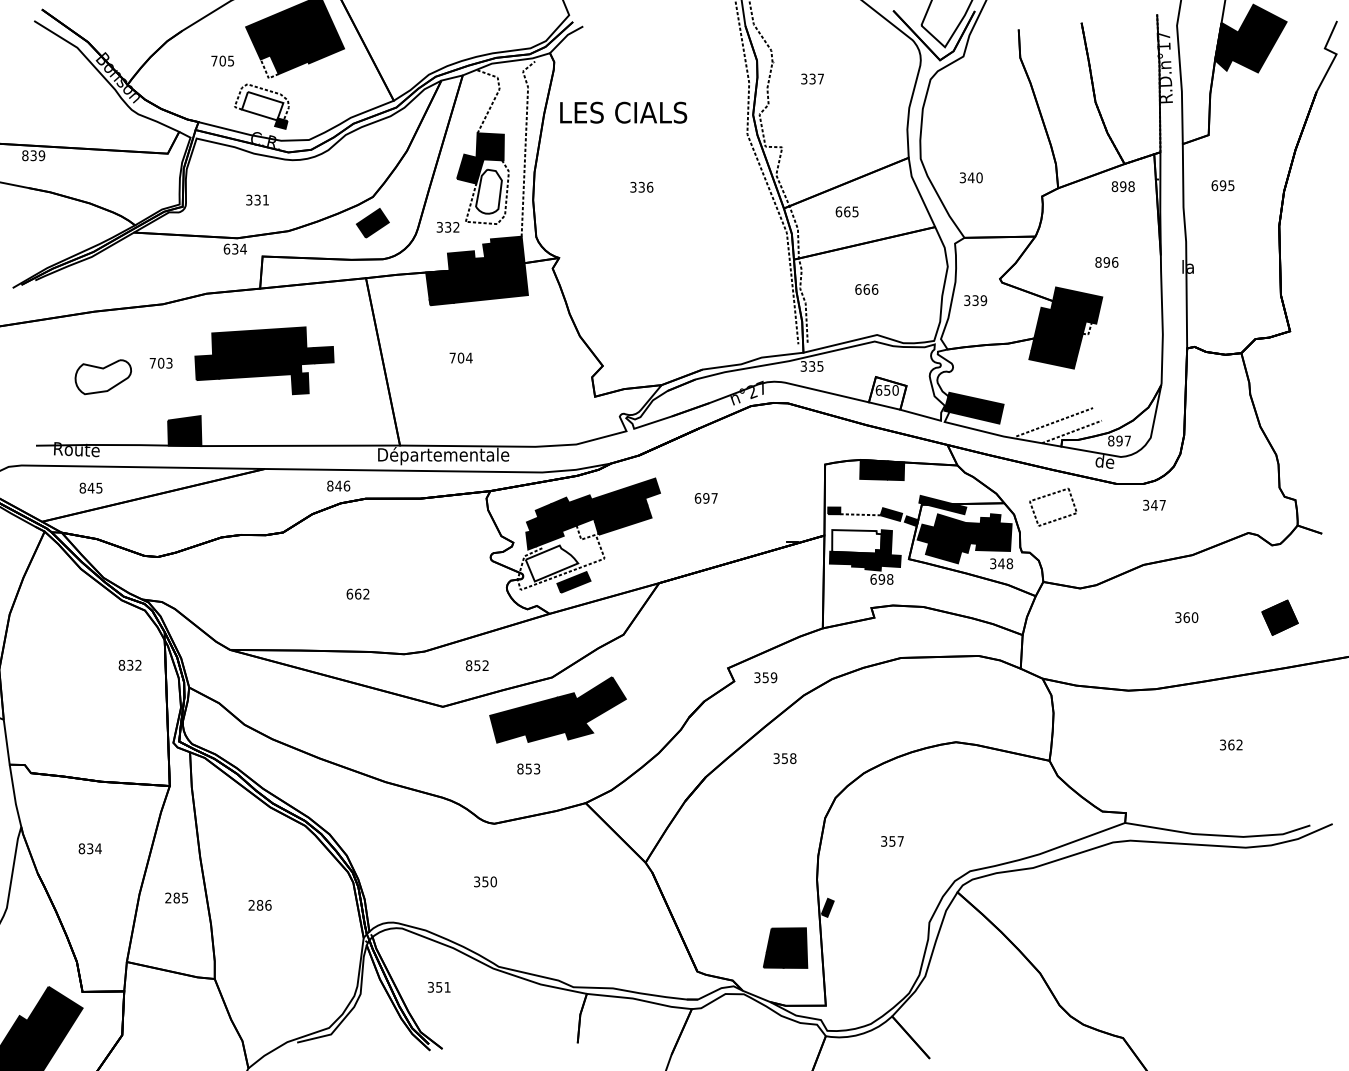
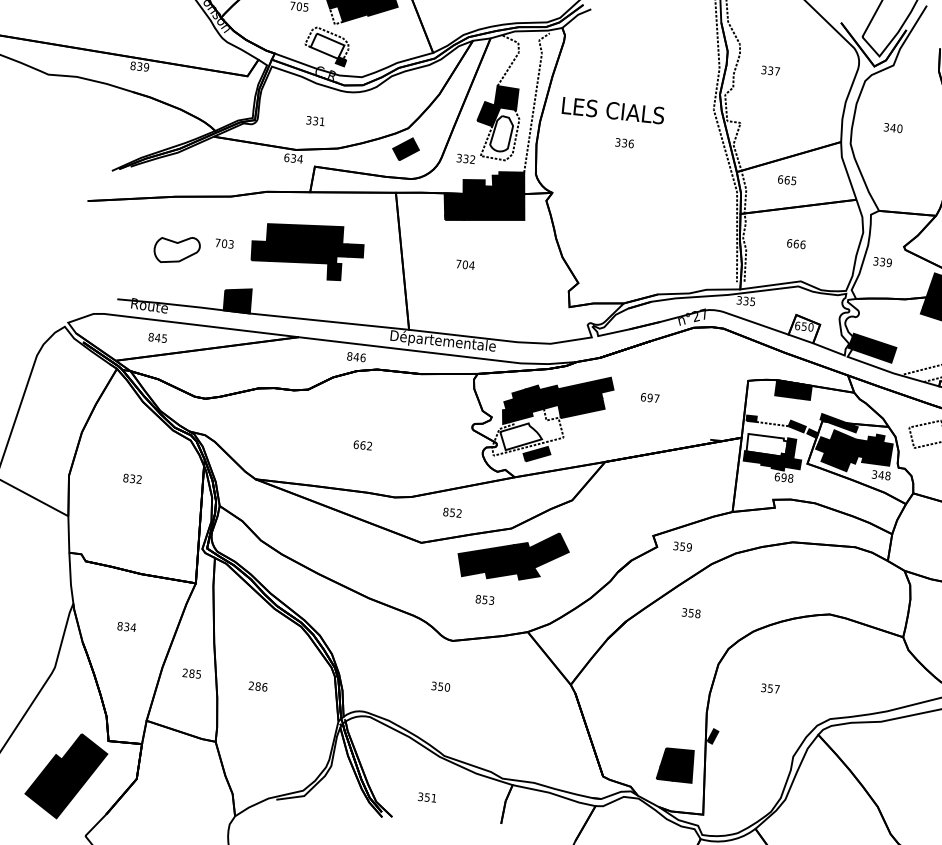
text: (623, 112) -> (613, 110), moved
text: (970, 177) -> (892, 127), moved
text: (129, 665) -> (132, 478), moved
text: (438, 987) -> (426, 797), moved

